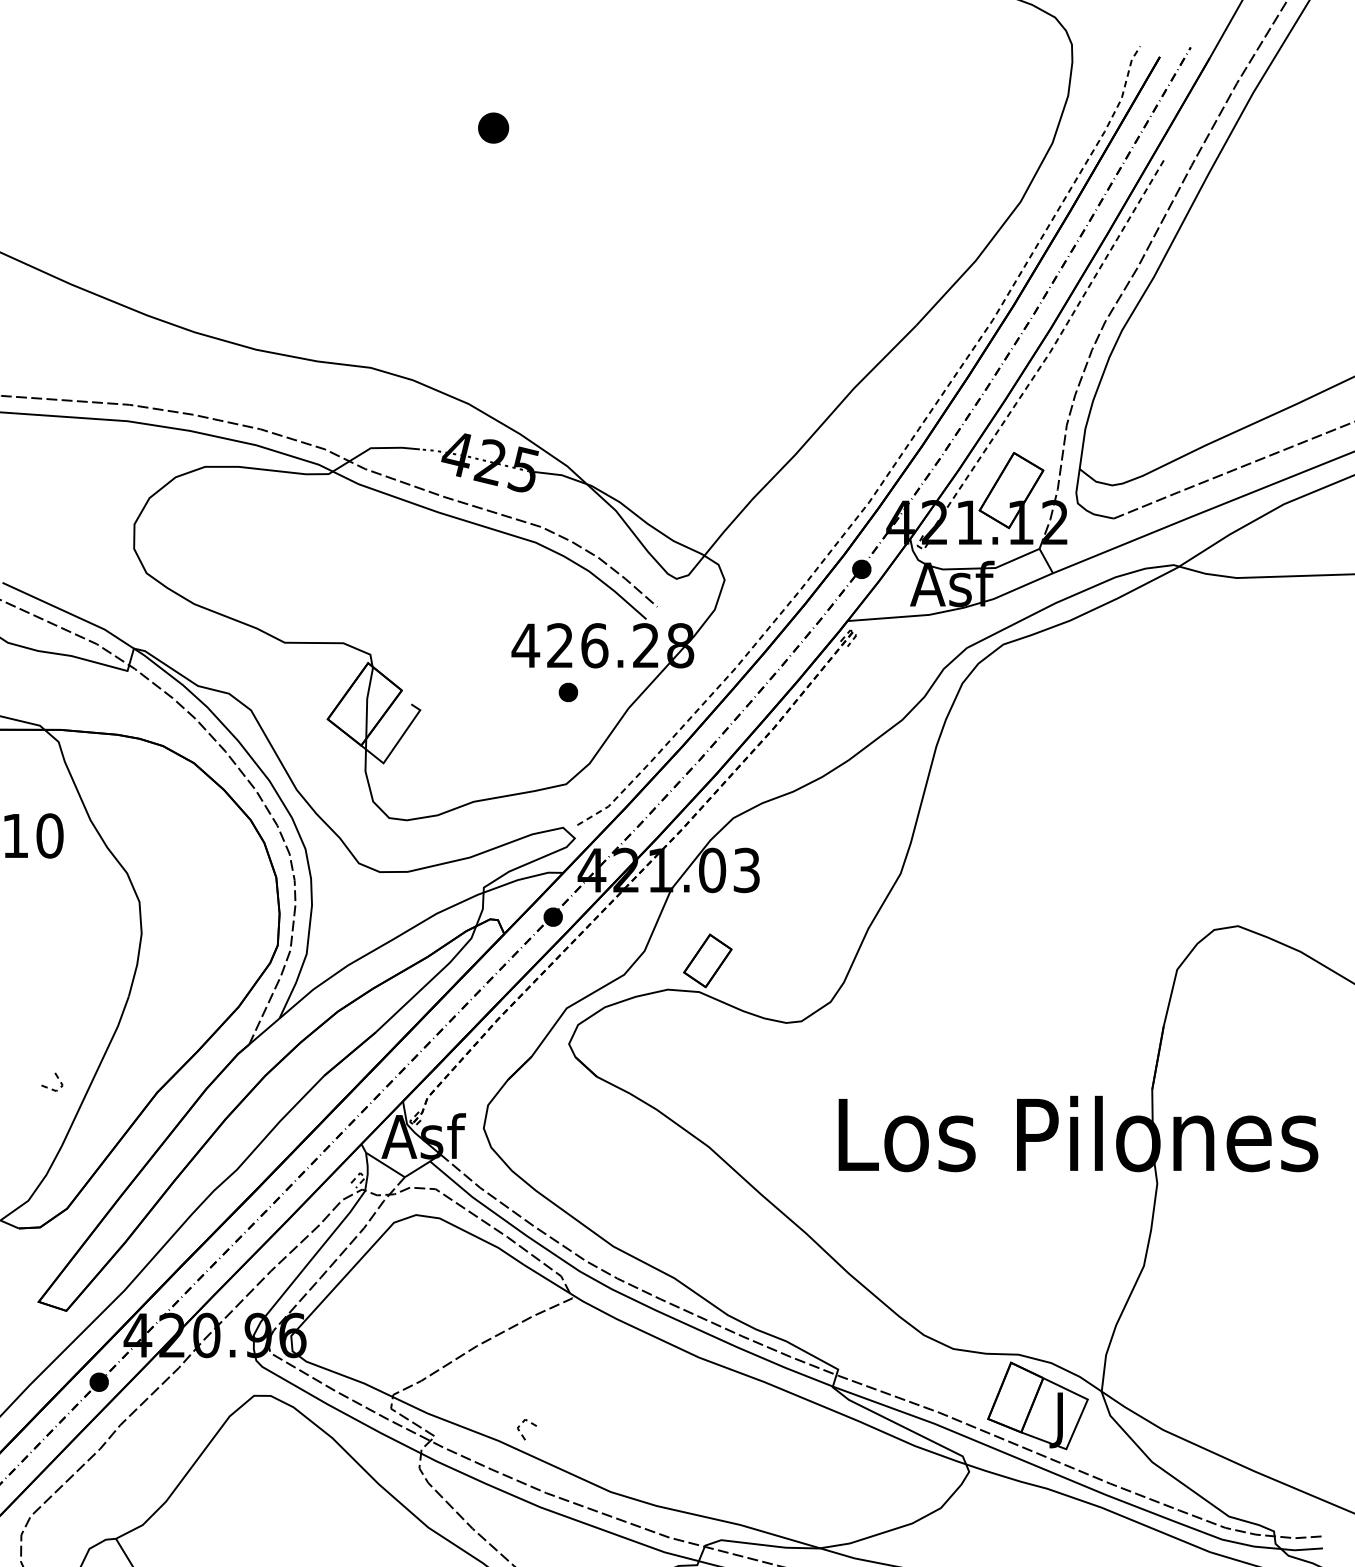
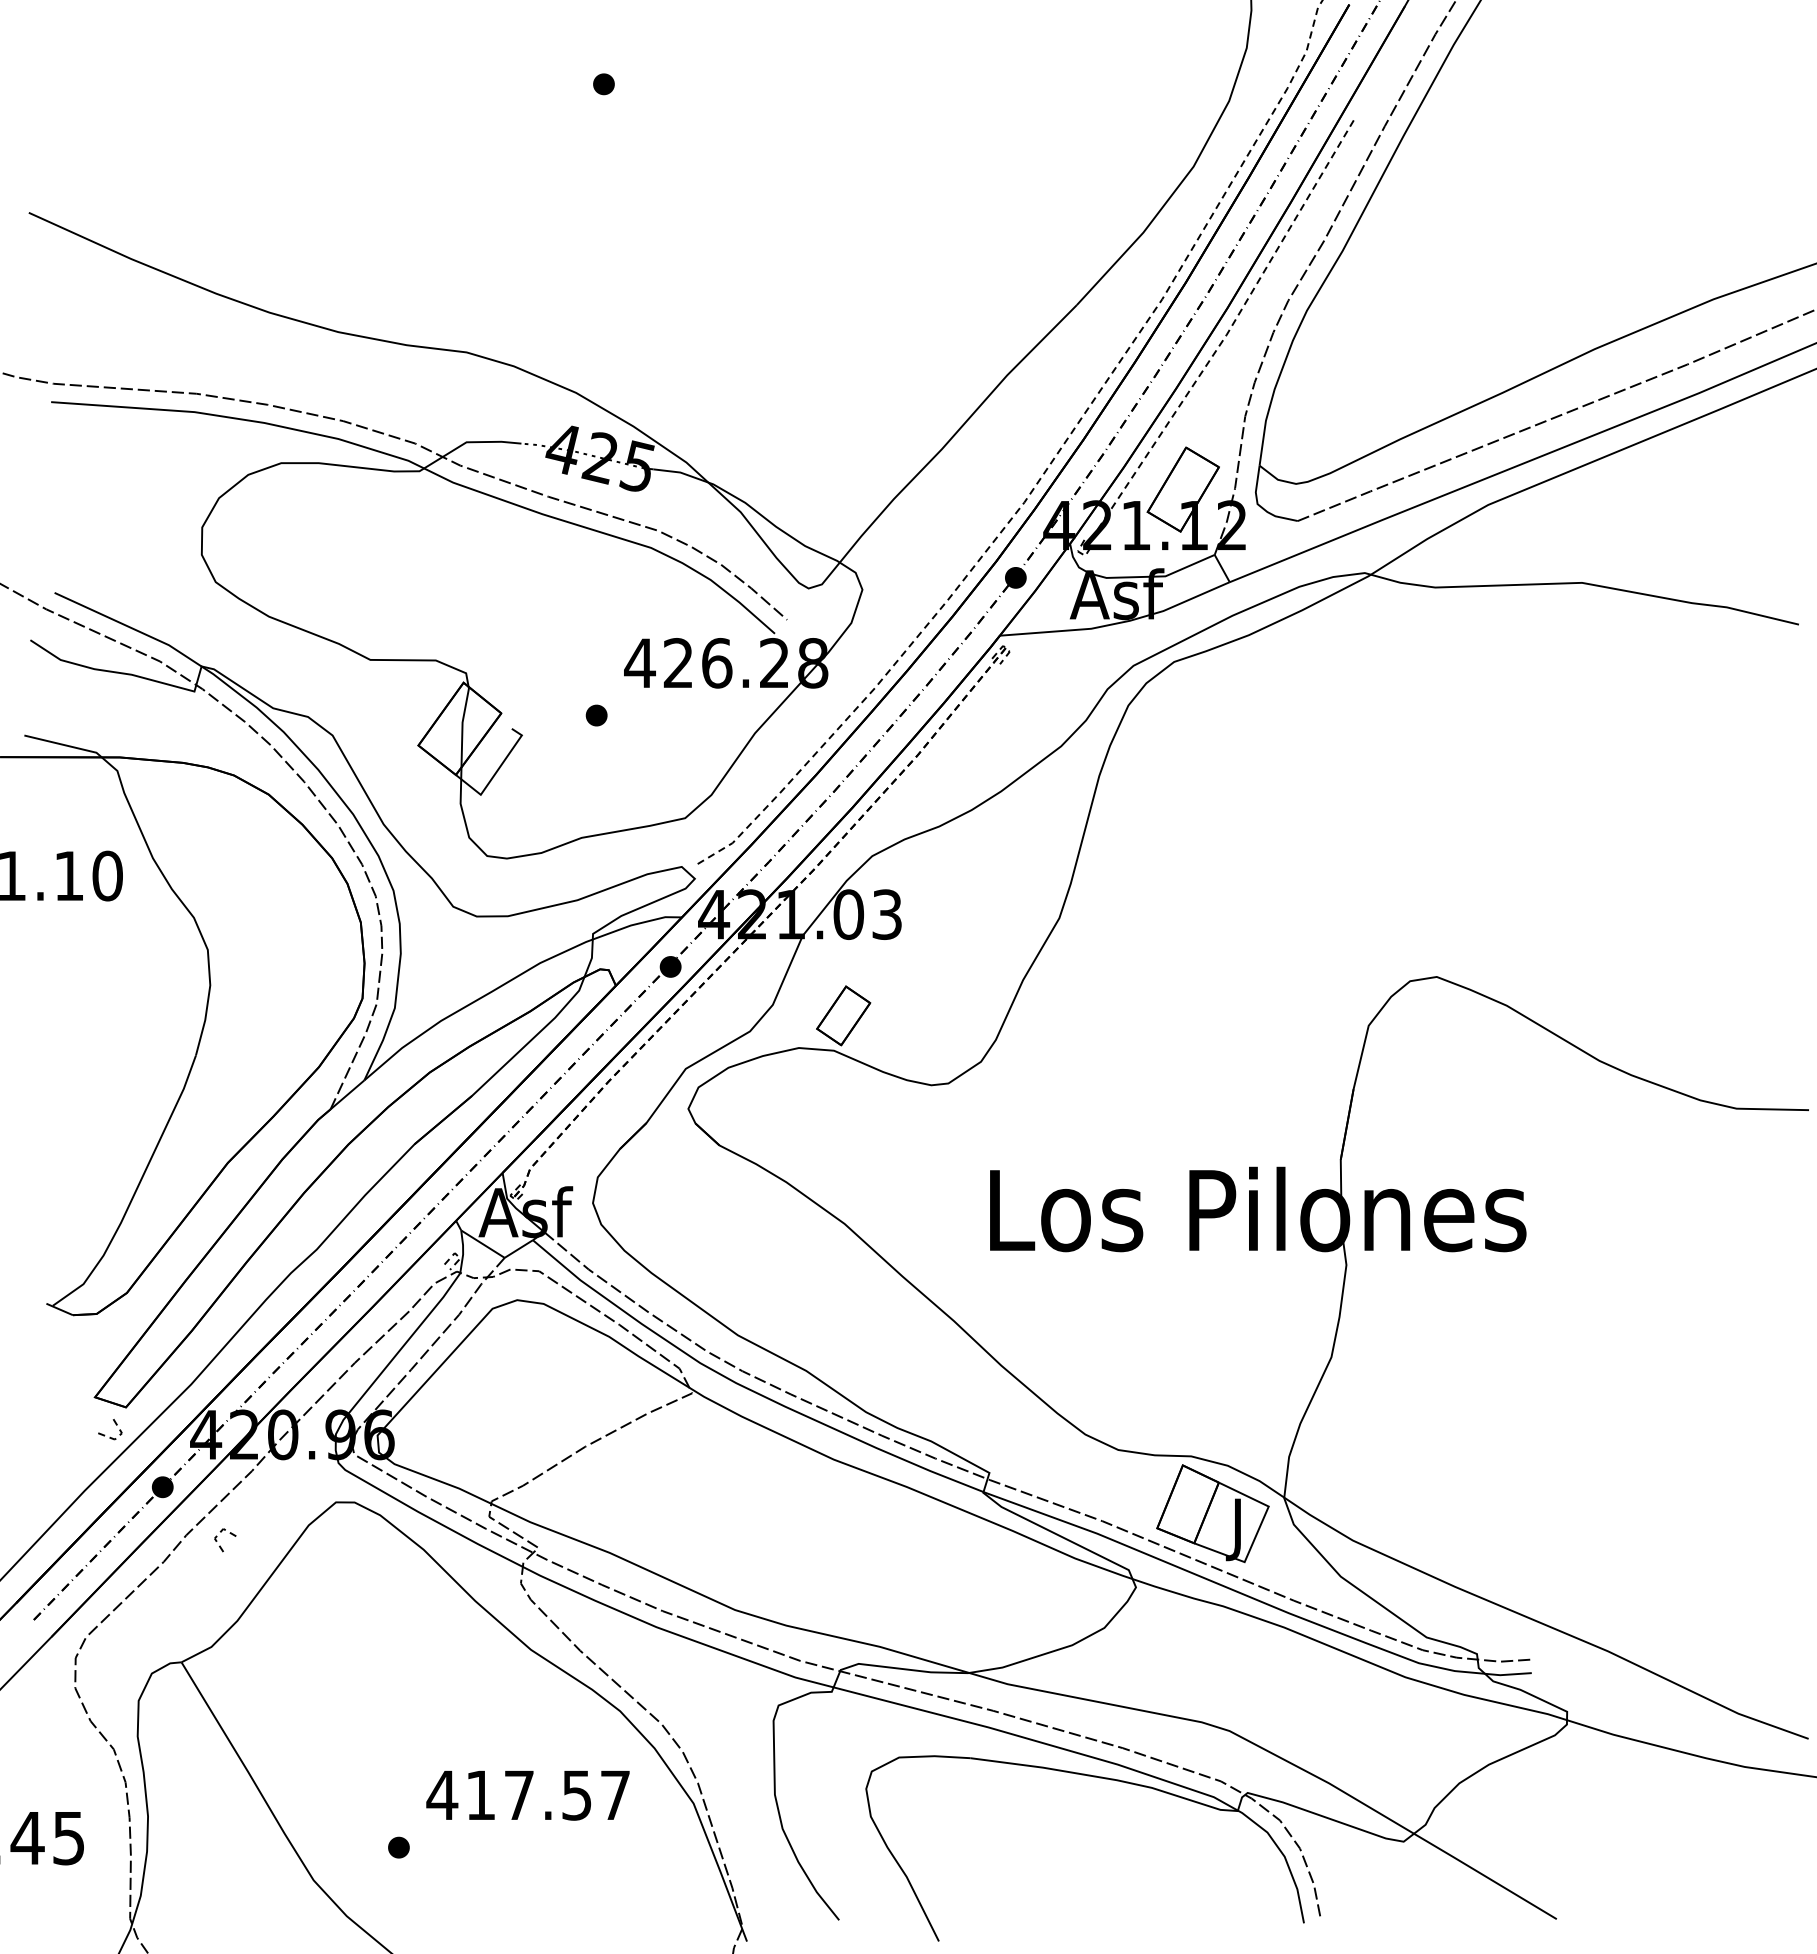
part: (493, 128) -> (603, 84), size x0.62
part: (568, 692) -> (596, 715), moved
line: (52, 1088) -> (110, 1436), moved
line: (522, 1434) -> (220, 1545), moved

